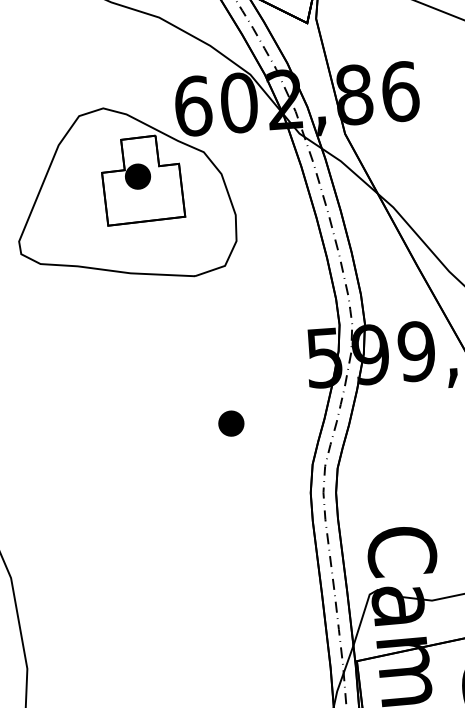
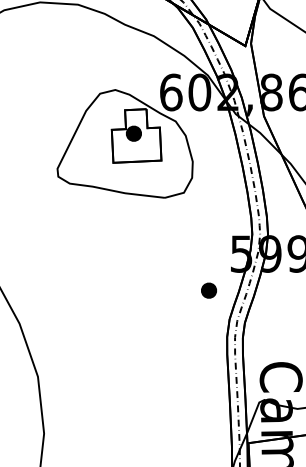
part: (230, 423) -> (208, 290), moved

